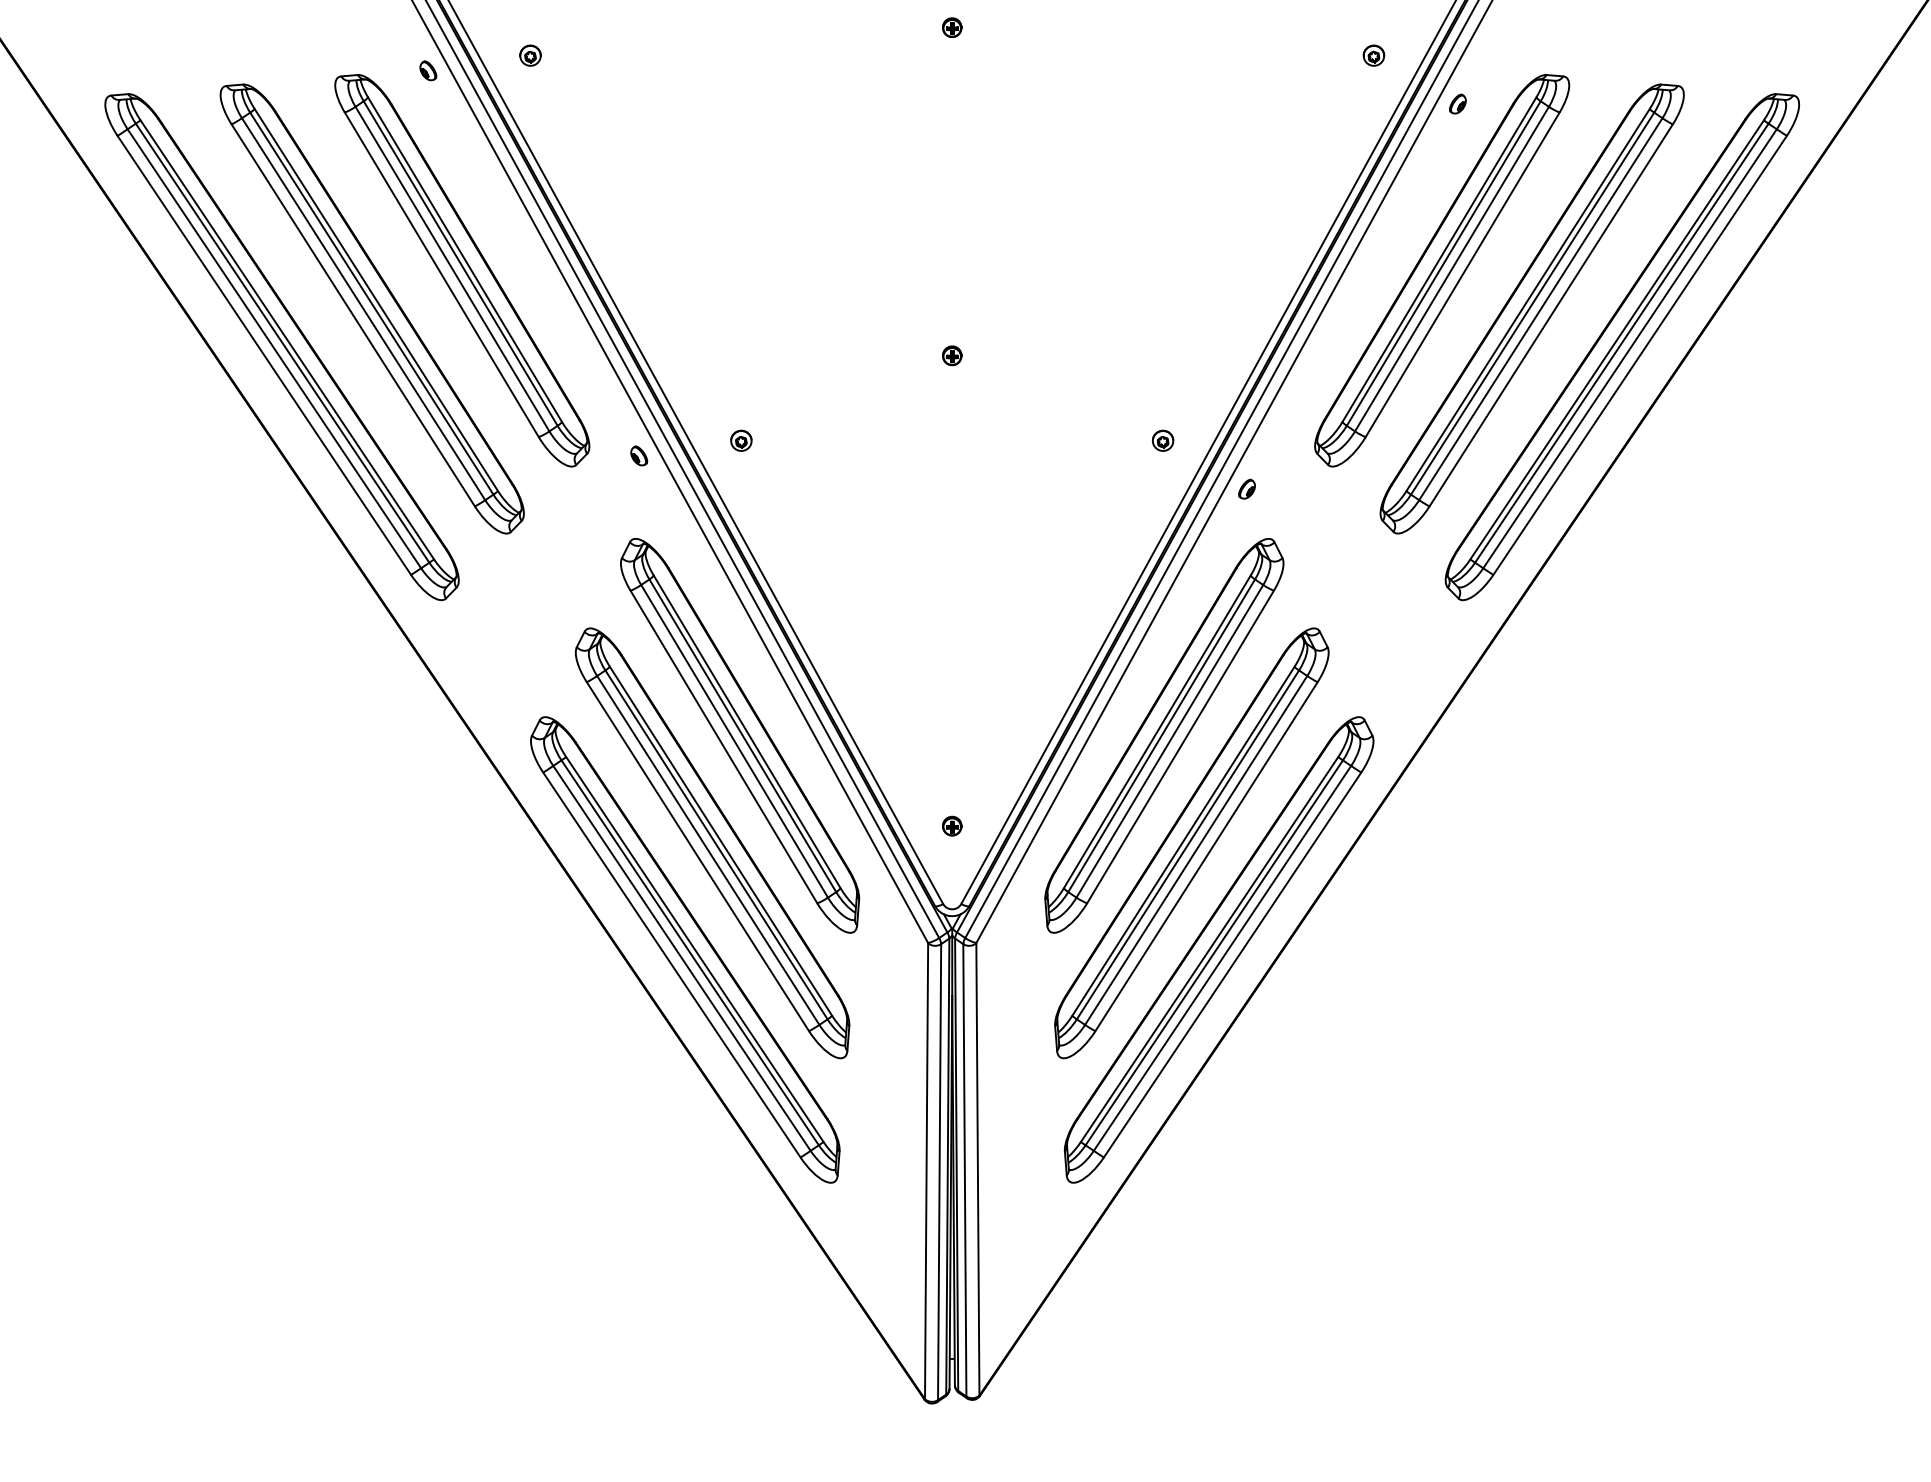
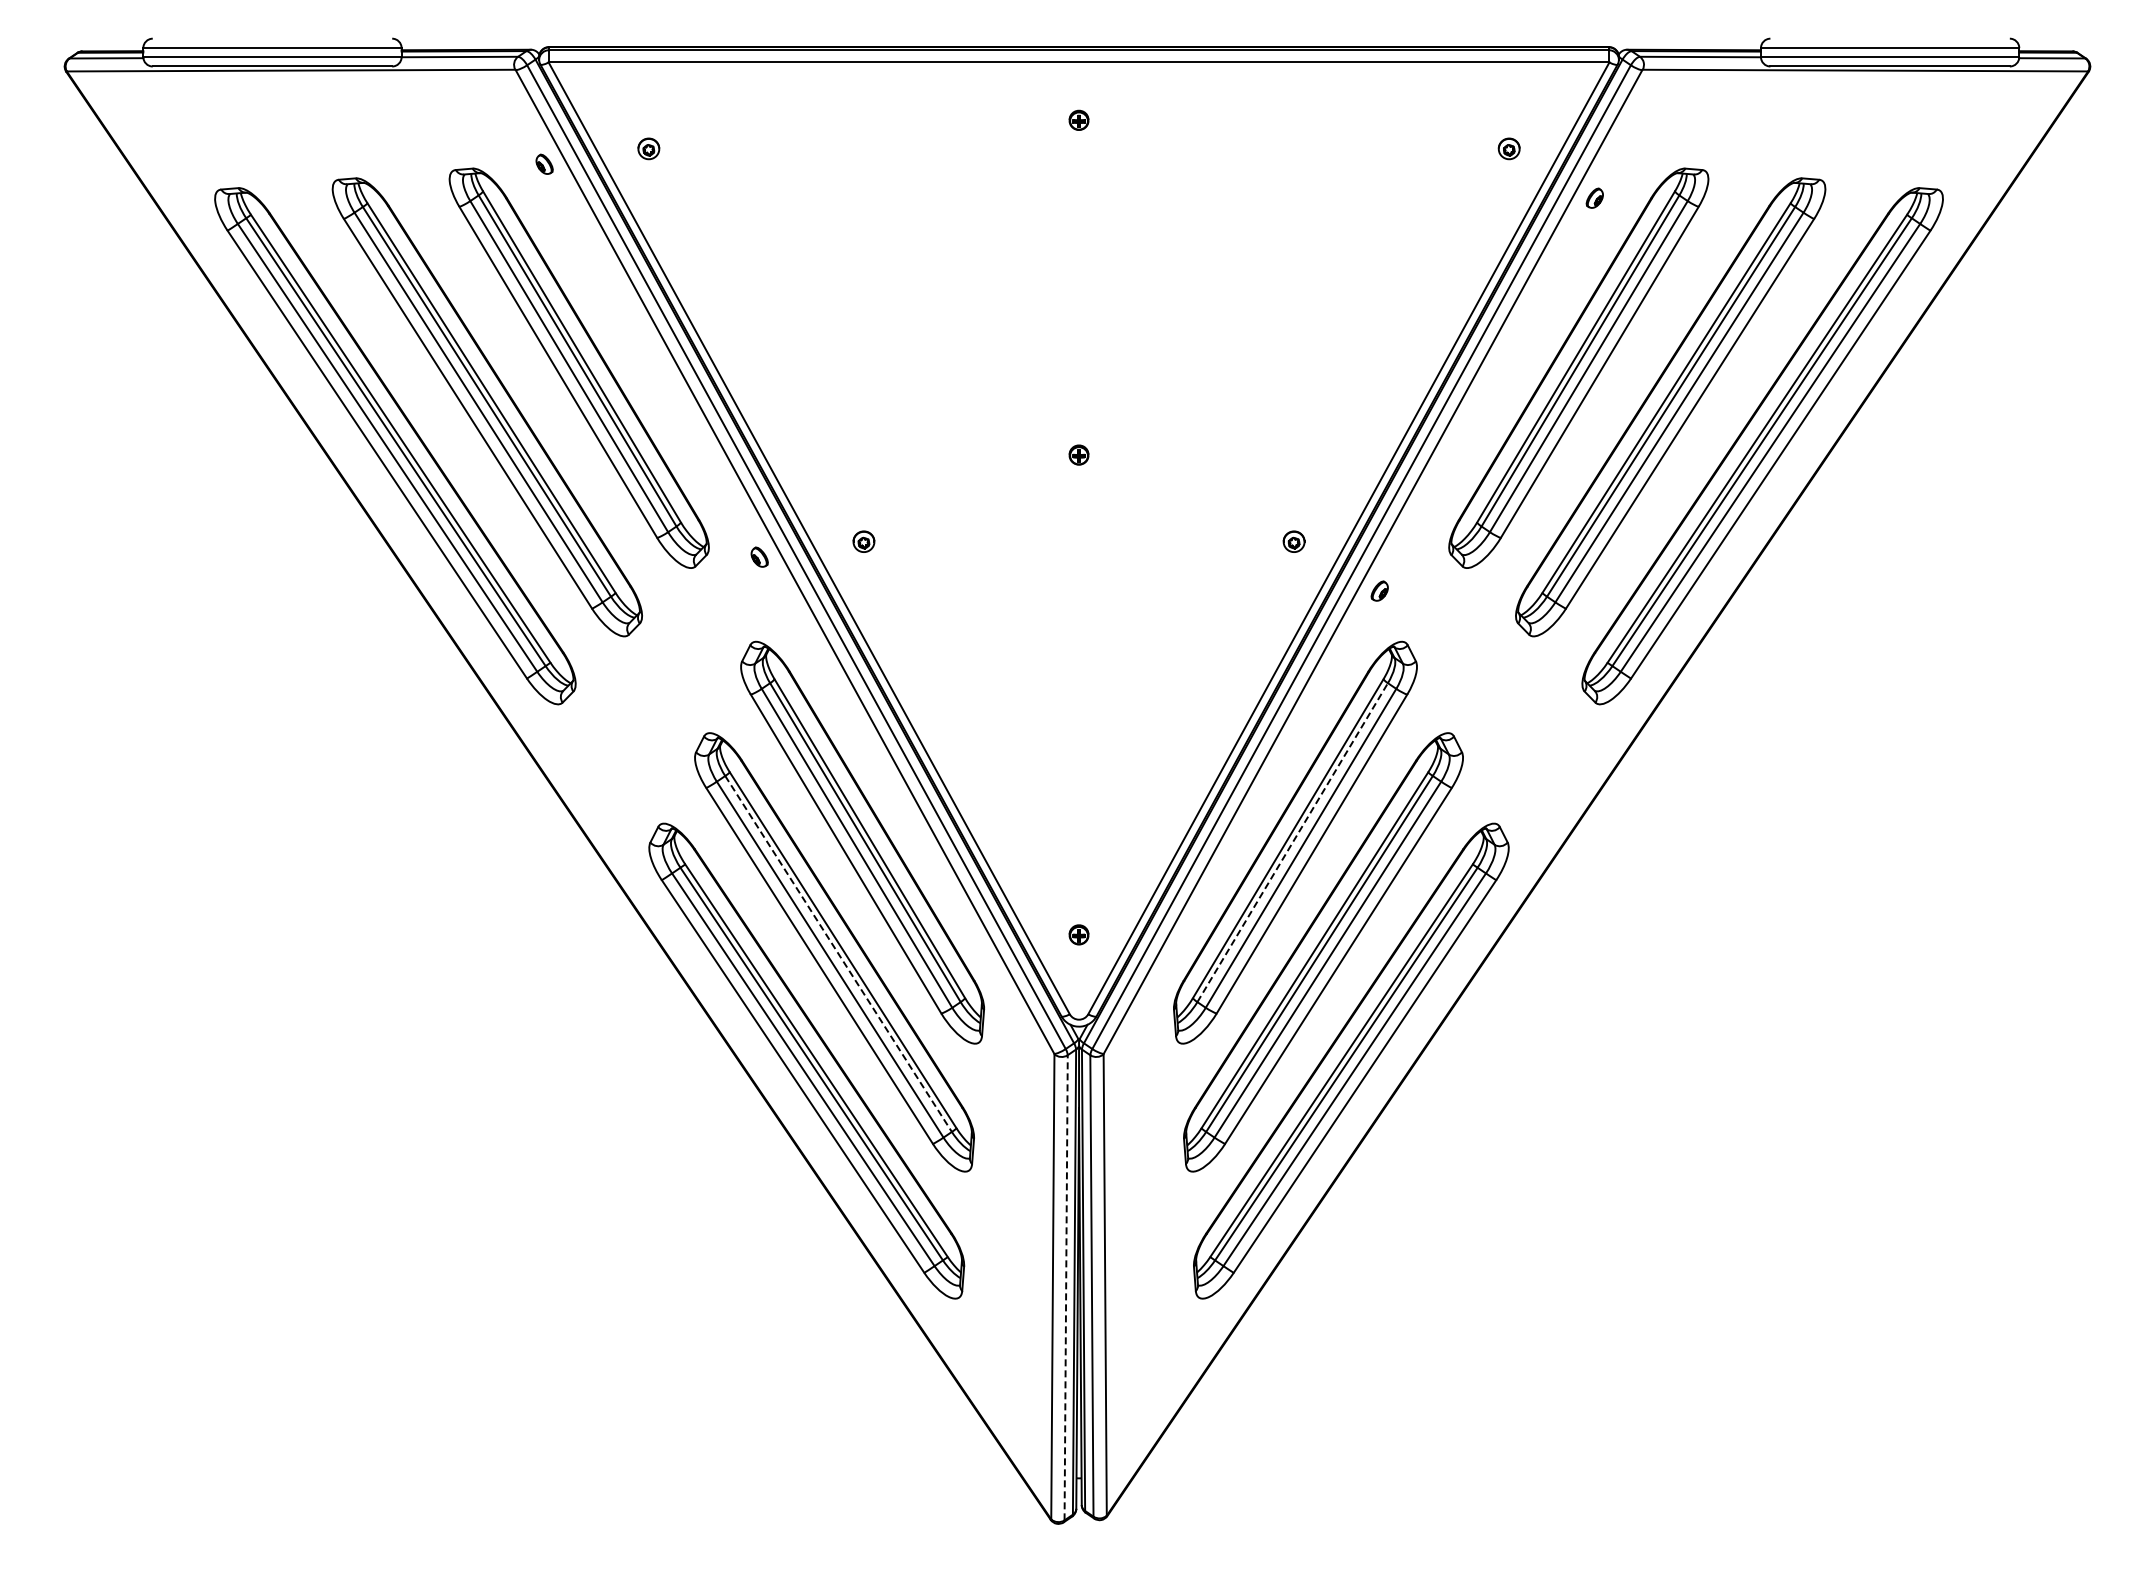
line: (1161, 735) -> (1292, 842), solid -> dashed
line: (716, 844) -> (838, 953), solid -> dashed
line: (939, 1171) -> (1066, 1287), solid -> dashed

